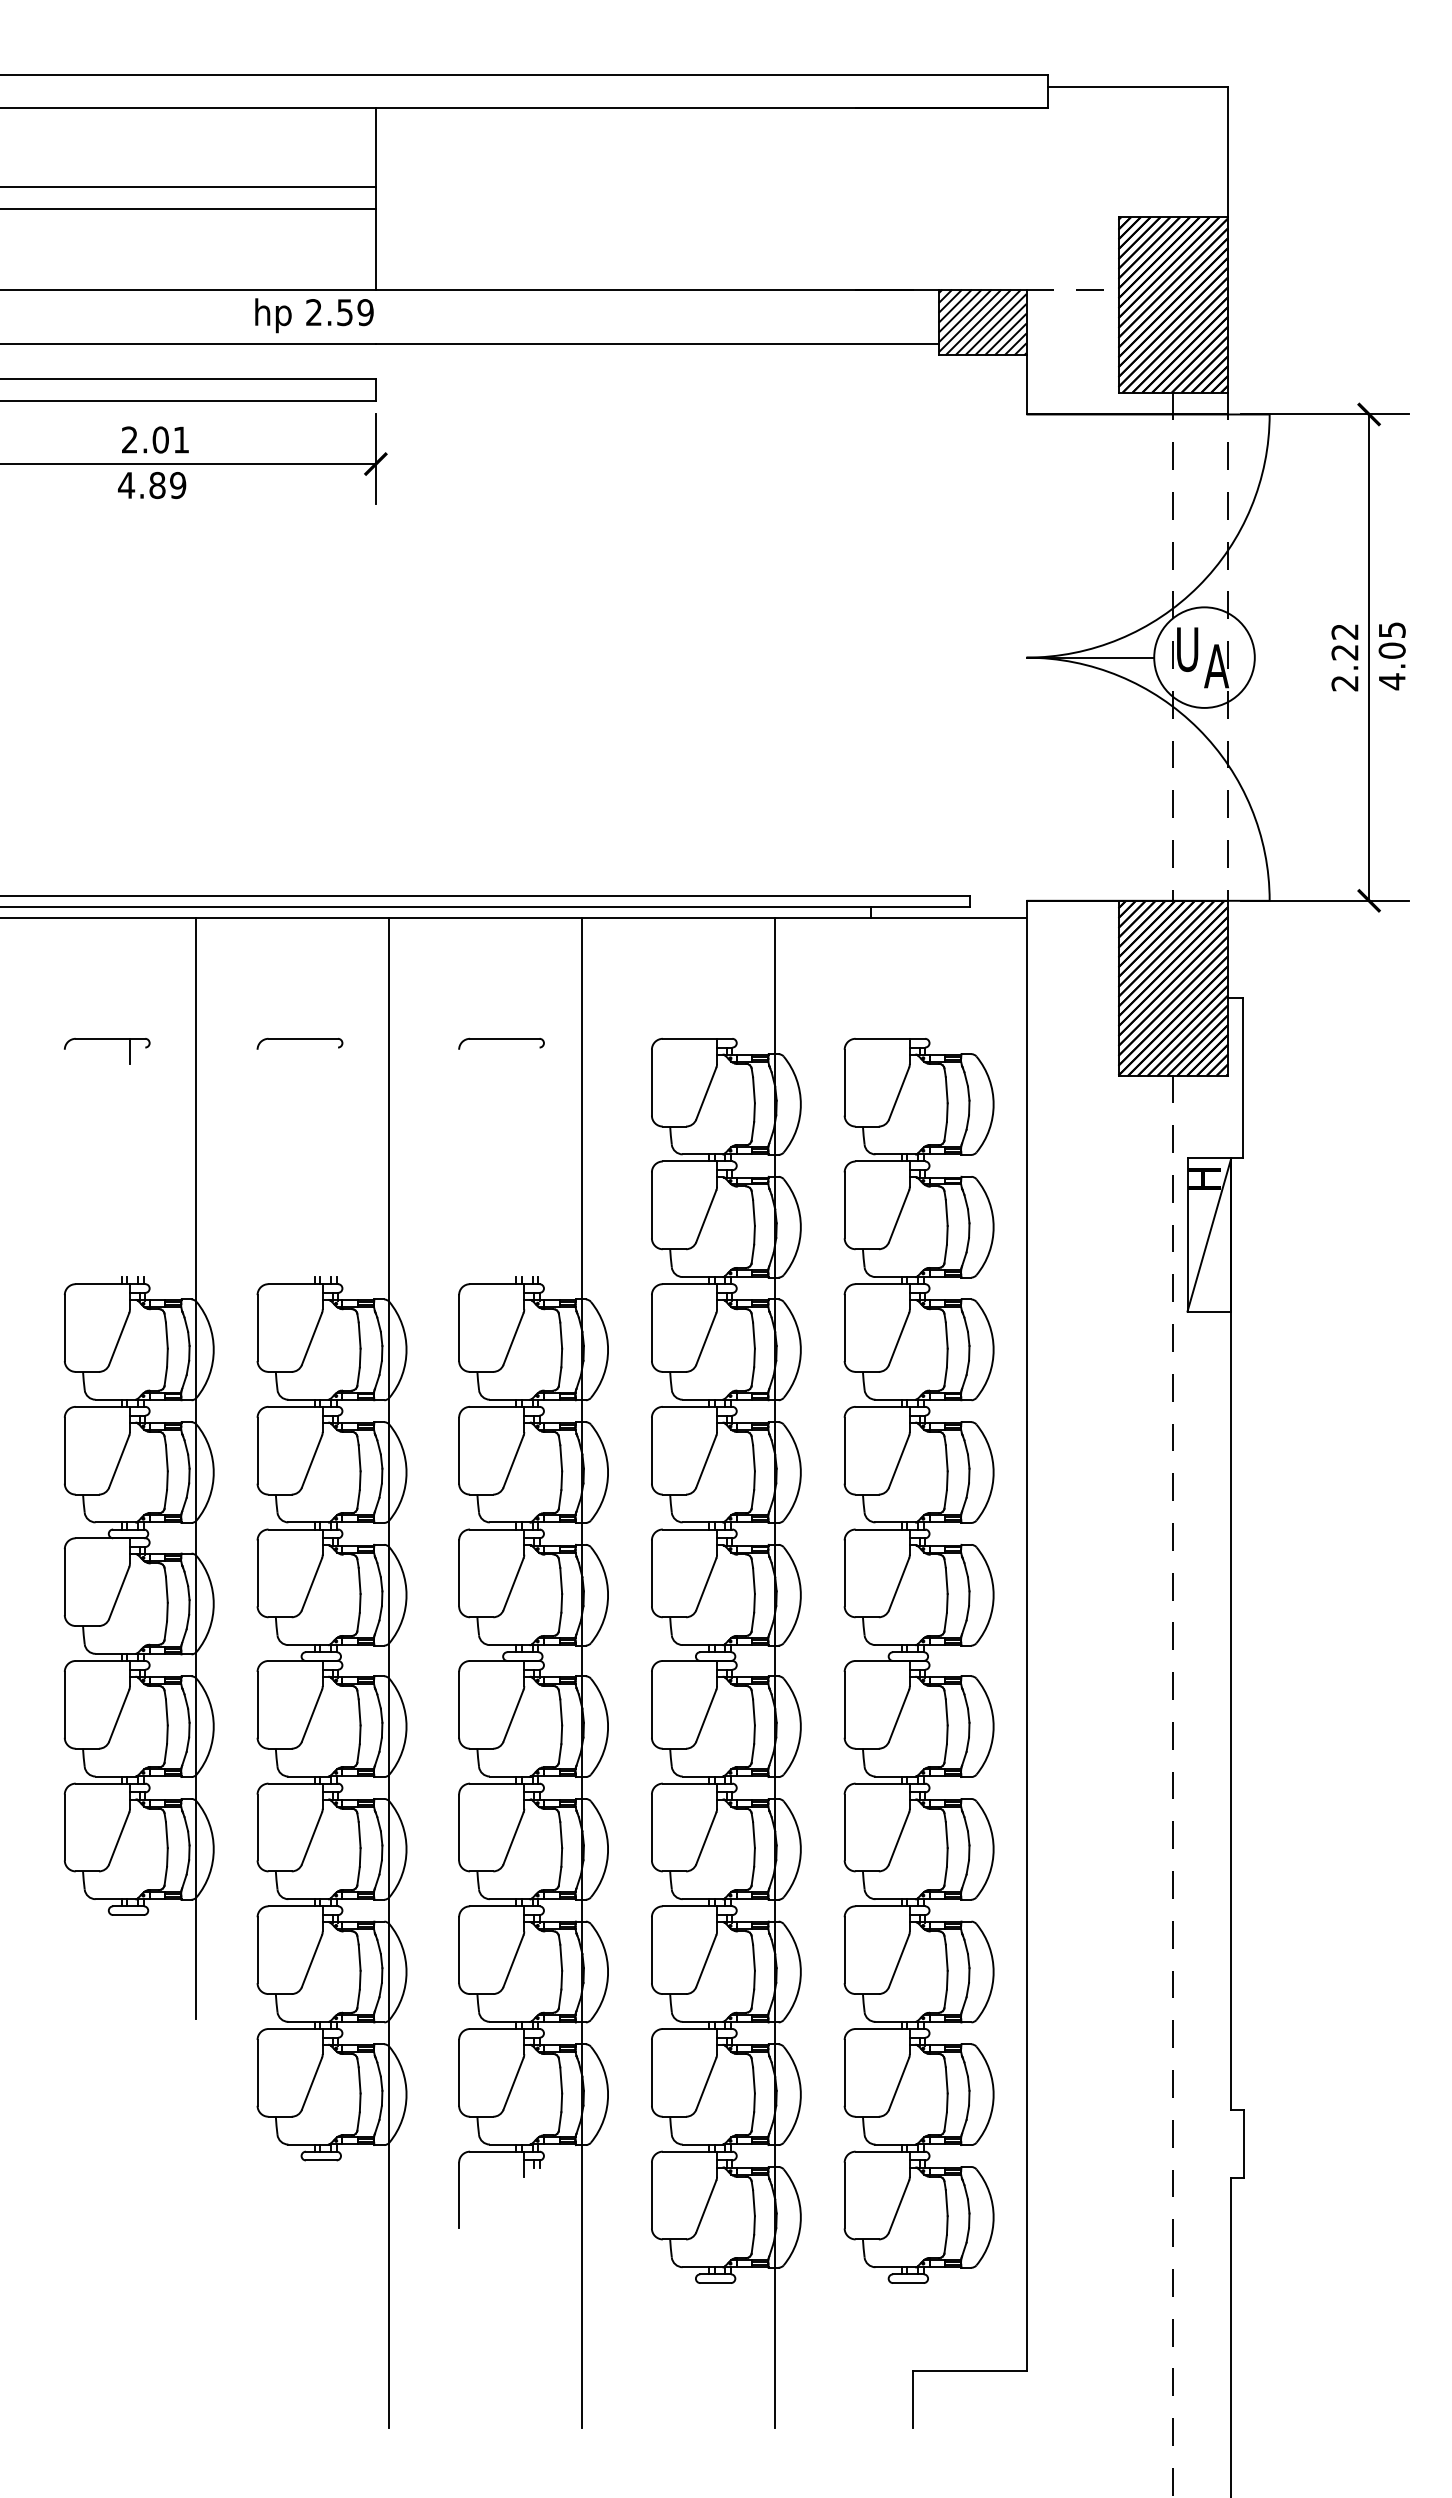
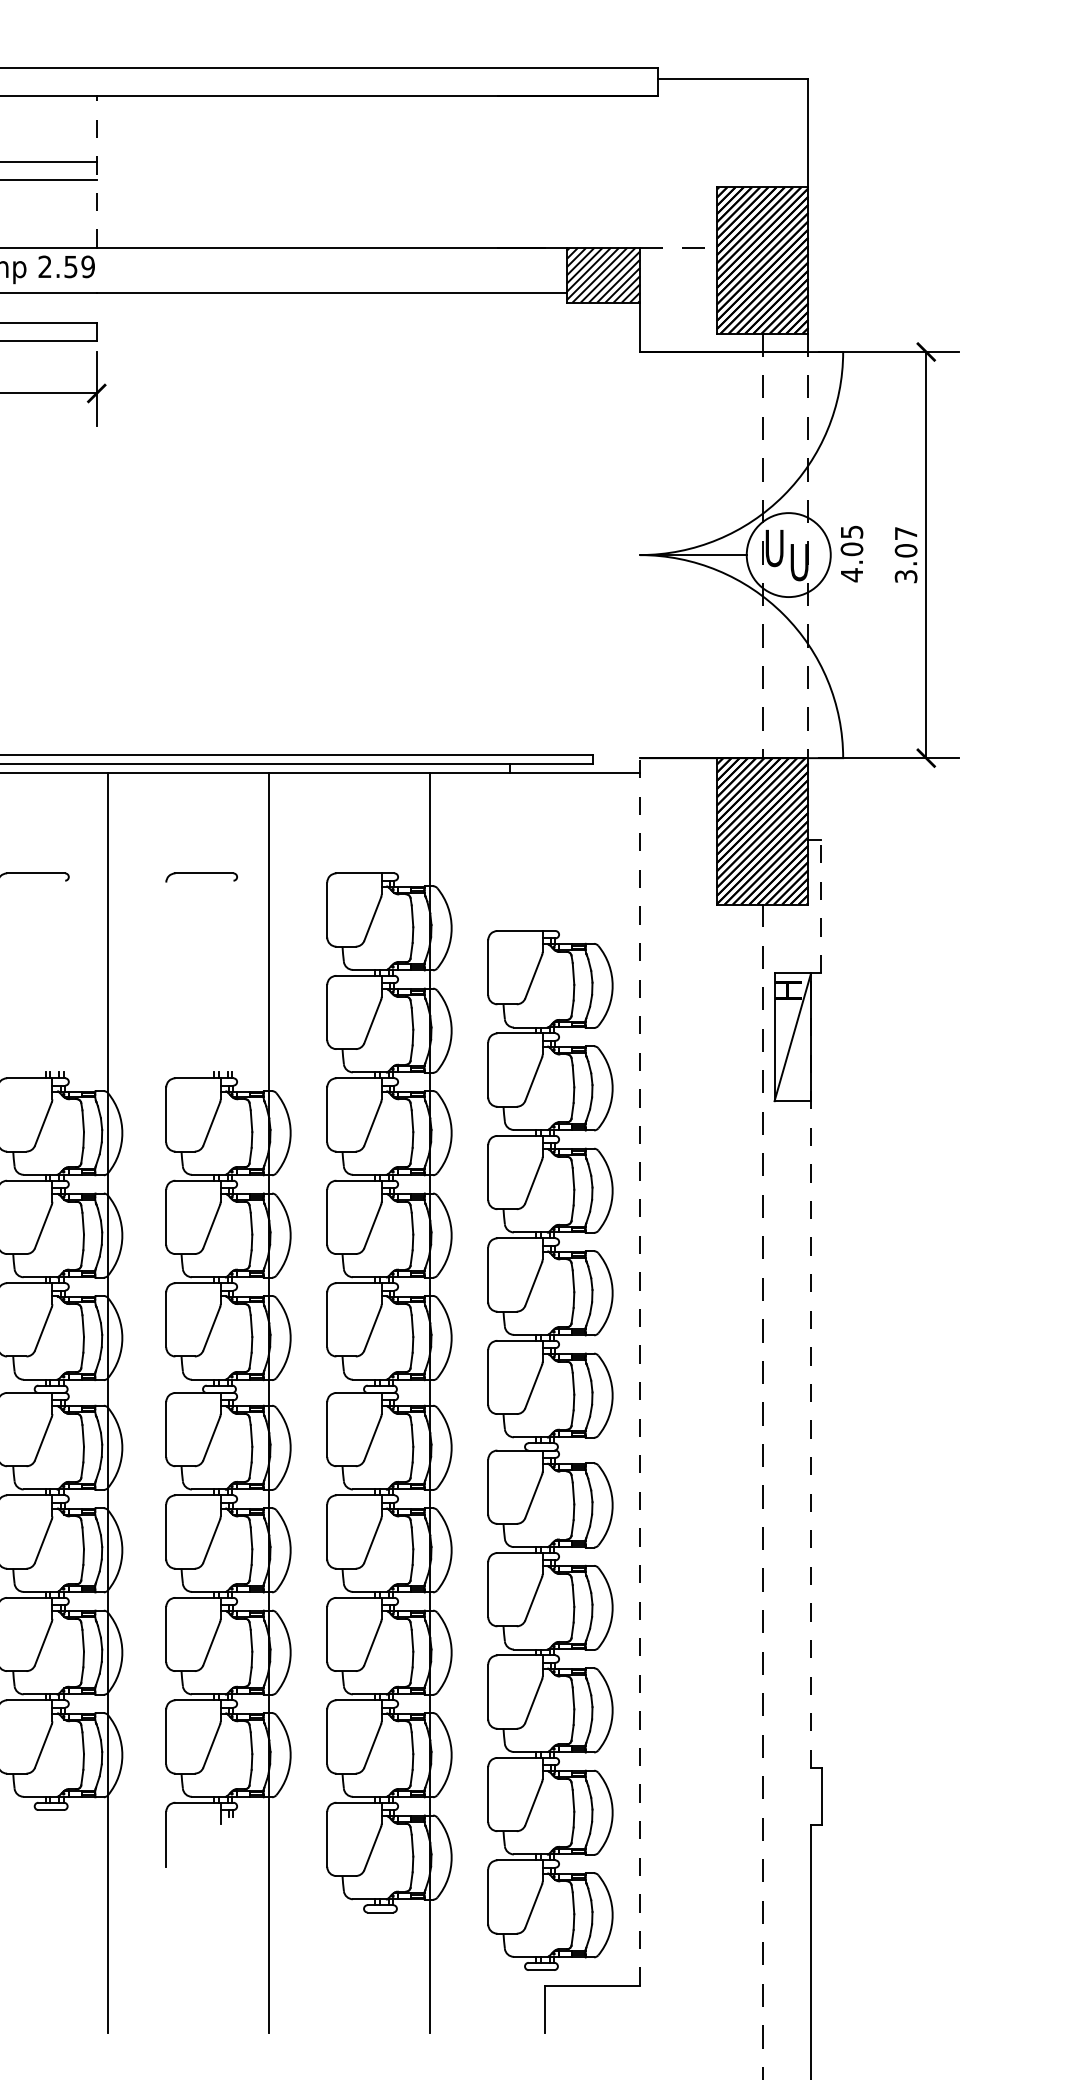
line: (375, 198) -> (96, 171), solid -> dashed
text: (1391, 656) -> (851, 554), moved
text: (1344, 657) -> (905, 554), 2.22 -> 3.07
text: (1216, 666) -> (798, 562), A -> U
line: (1243, 1078) -> (821, 906), solid -> dashed
line: (1231, 1634) -> (811, 1370), solid -> dashed
line: (1026, 1635) -> (640, 1371), solid -> dashed
part: (918, 1660) -> (549, 1450), moved

